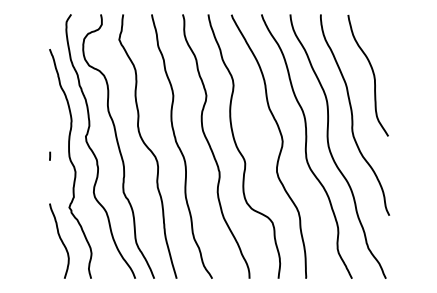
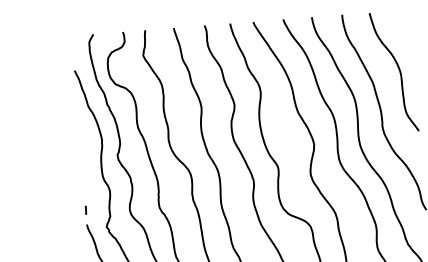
line: (50, 155) -> (86, 209), moved

